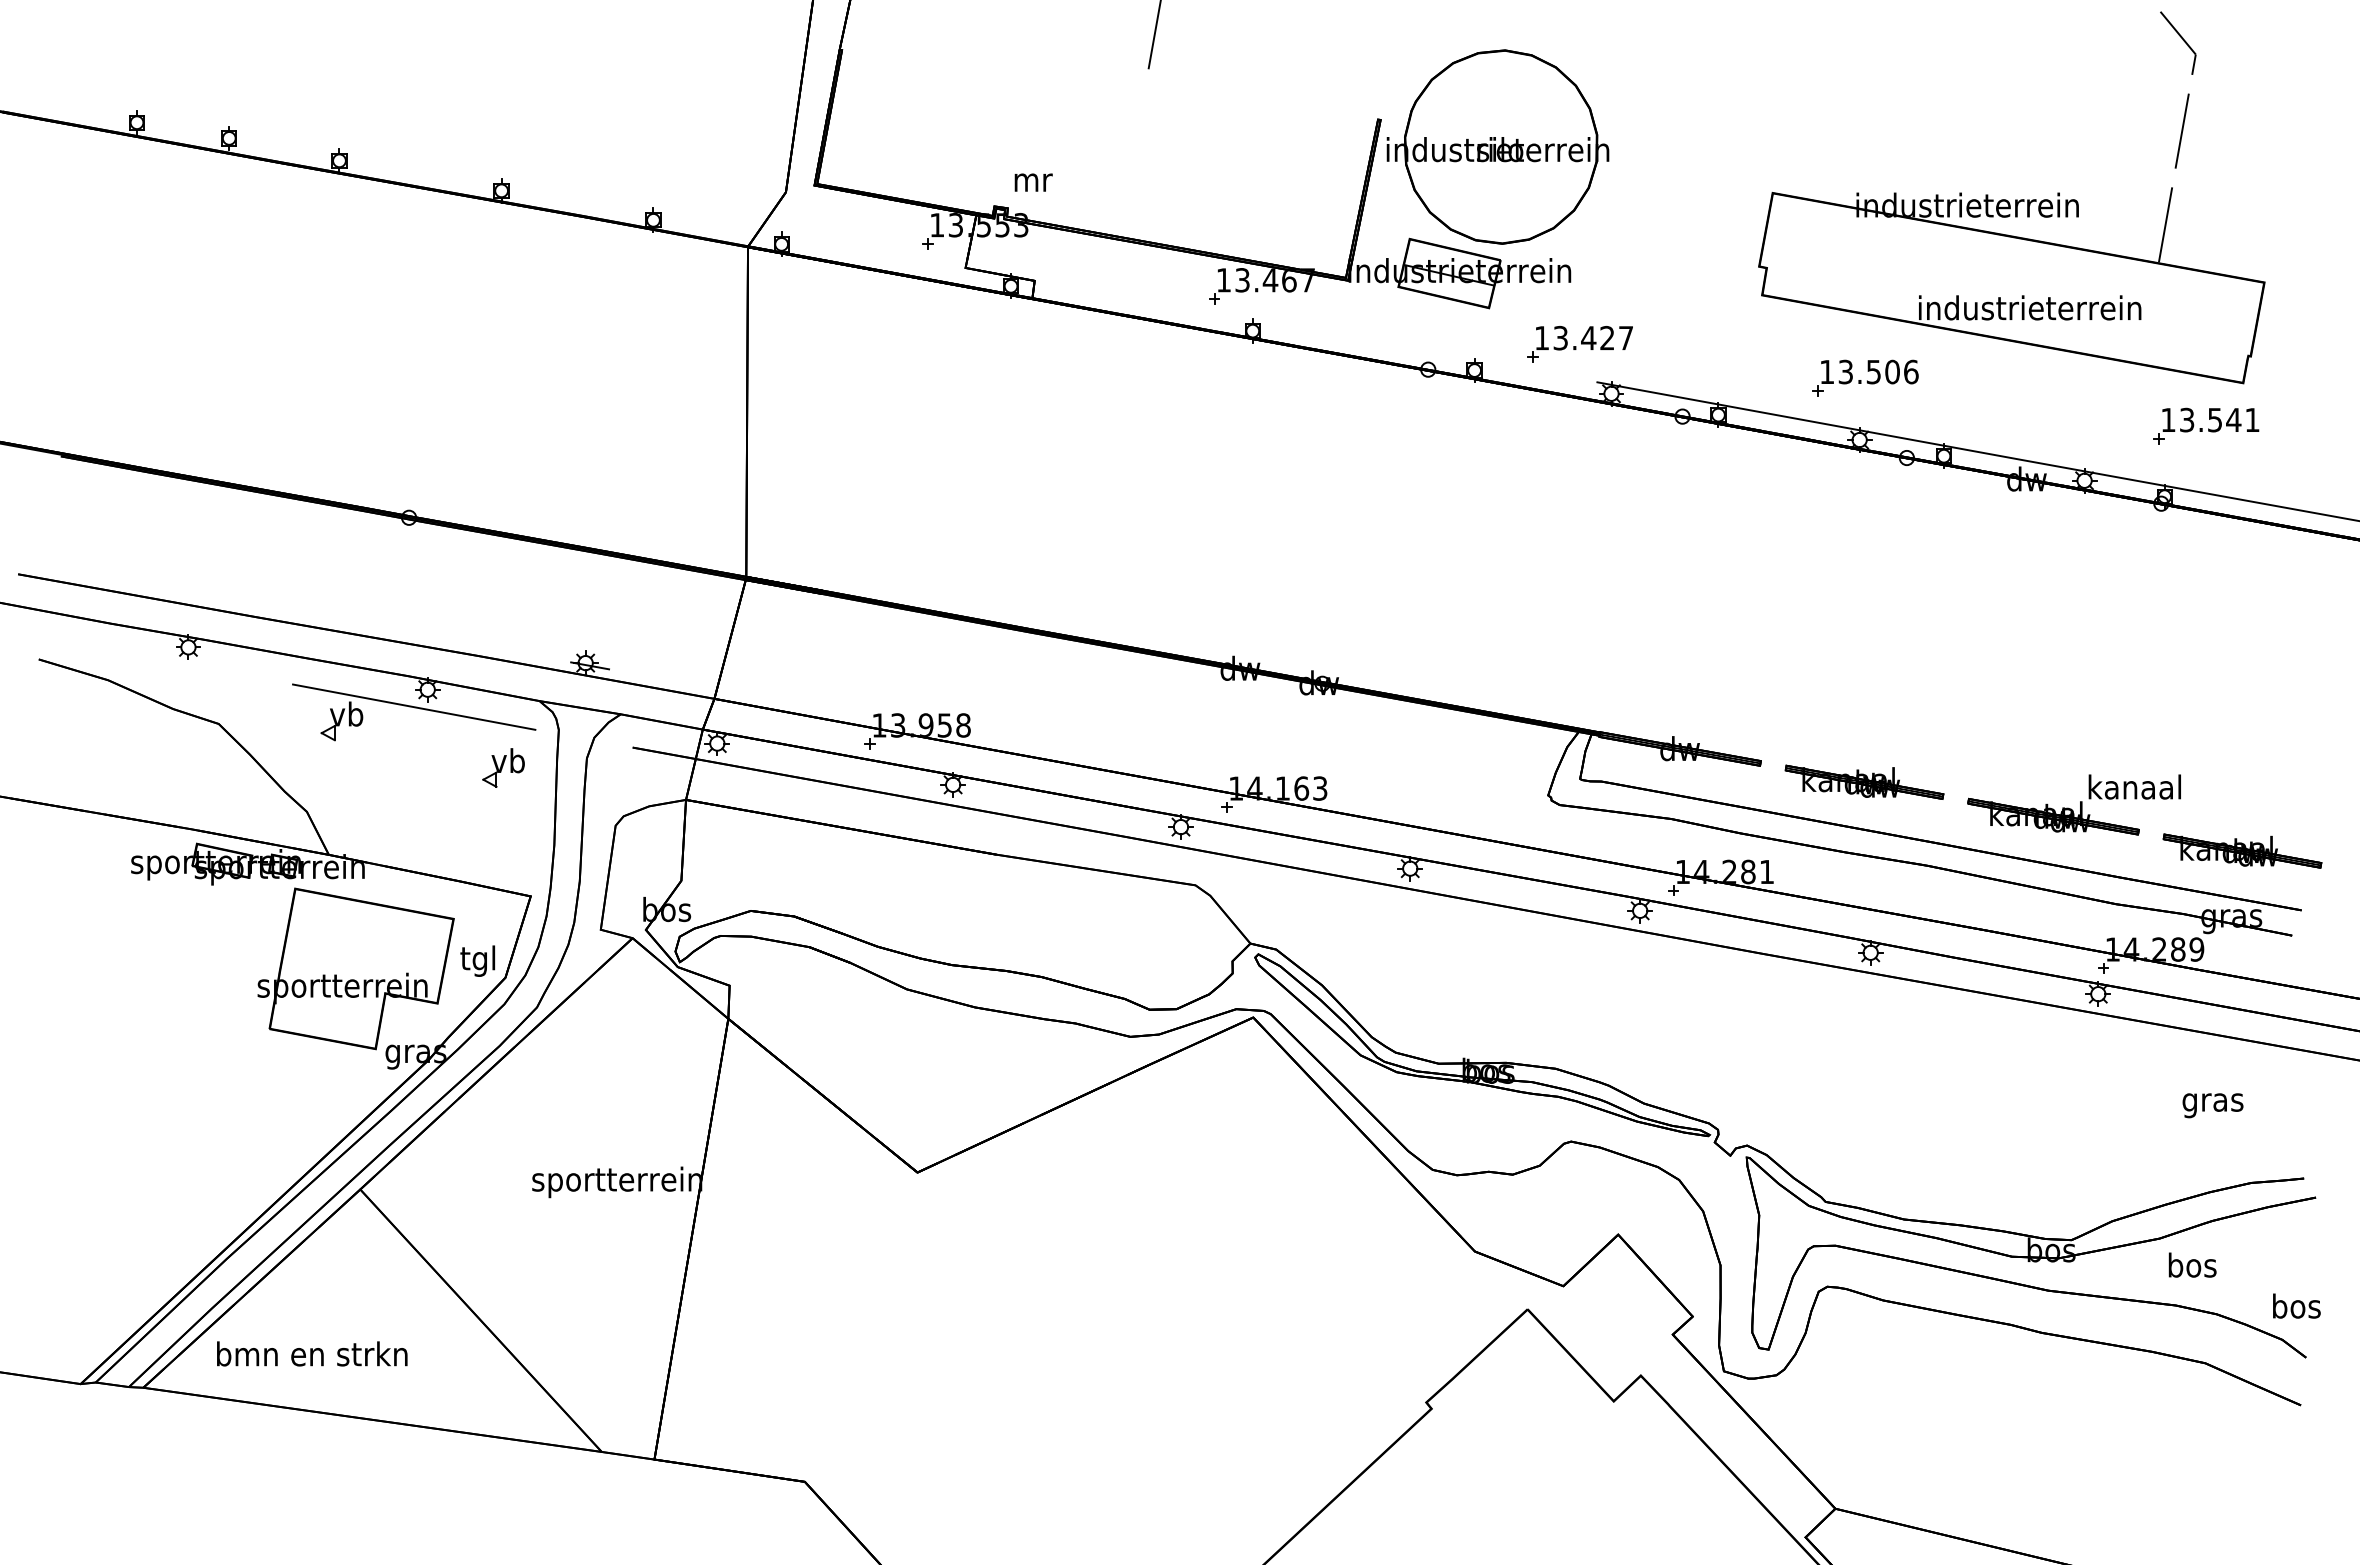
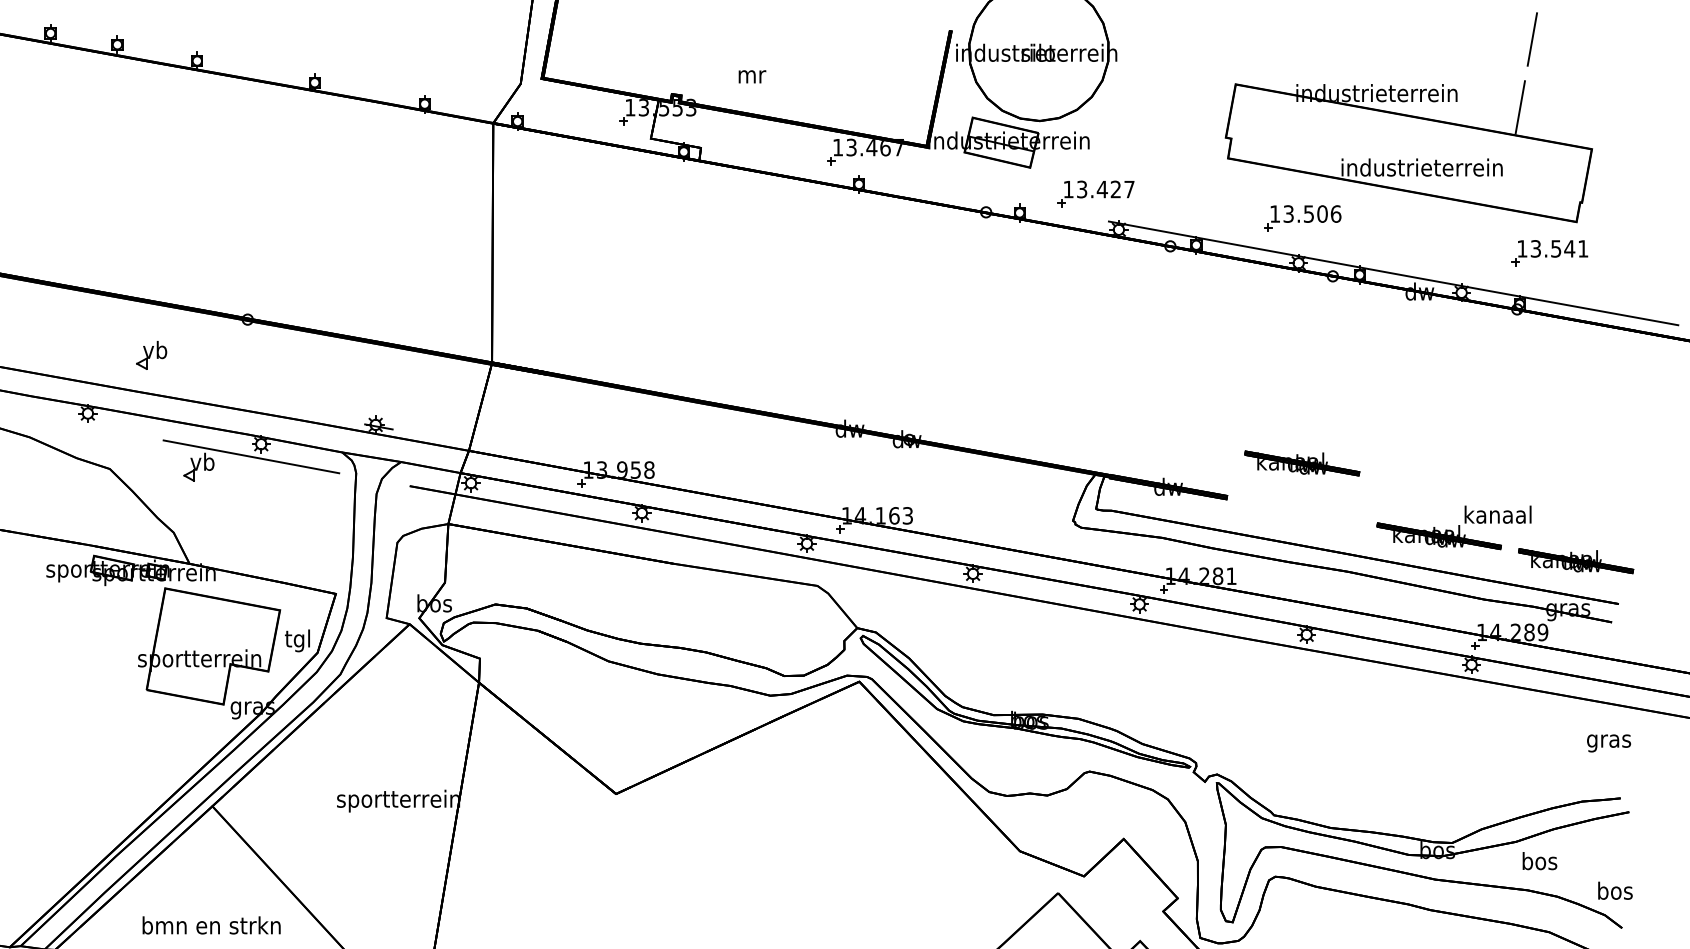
text: (1033, 182) -> (752, 76), moved
part: (503, 767) -> (151, 354), moved
part: (1864, 781) -> (1302, 462), moved
text: (2212, 1105) -> (1608, 743), moved
text: (312, 1353) -> (211, 925), moved

